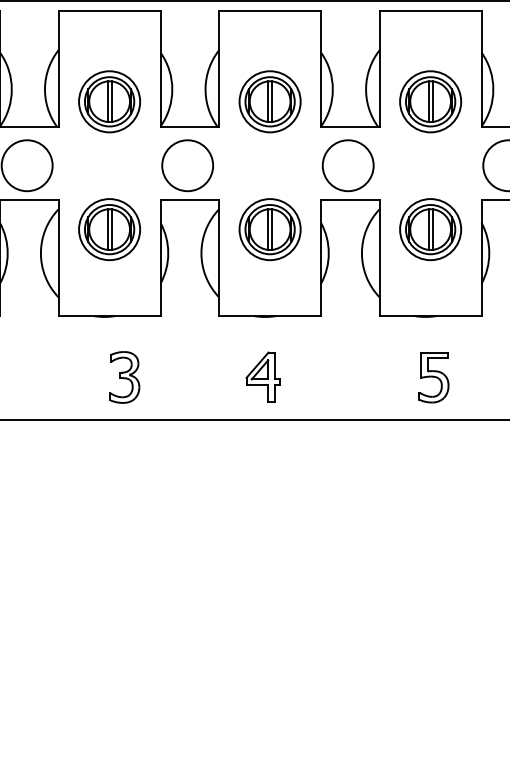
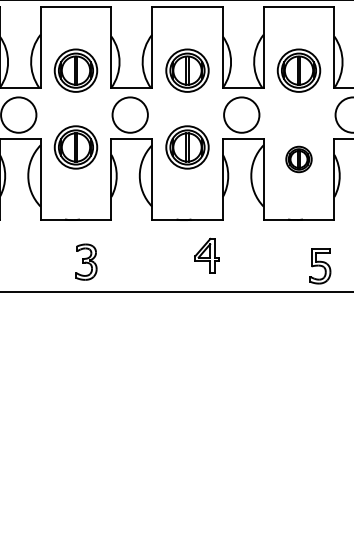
part: (108, 229) -> (75, 147), moved
part: (270, 229) -> (187, 147), moved
part: (429, 229) -> (298, 159), size x0.6
part: (262, 376) -> (206, 255), moved
part: (434, 377) -> (320, 266), moved

